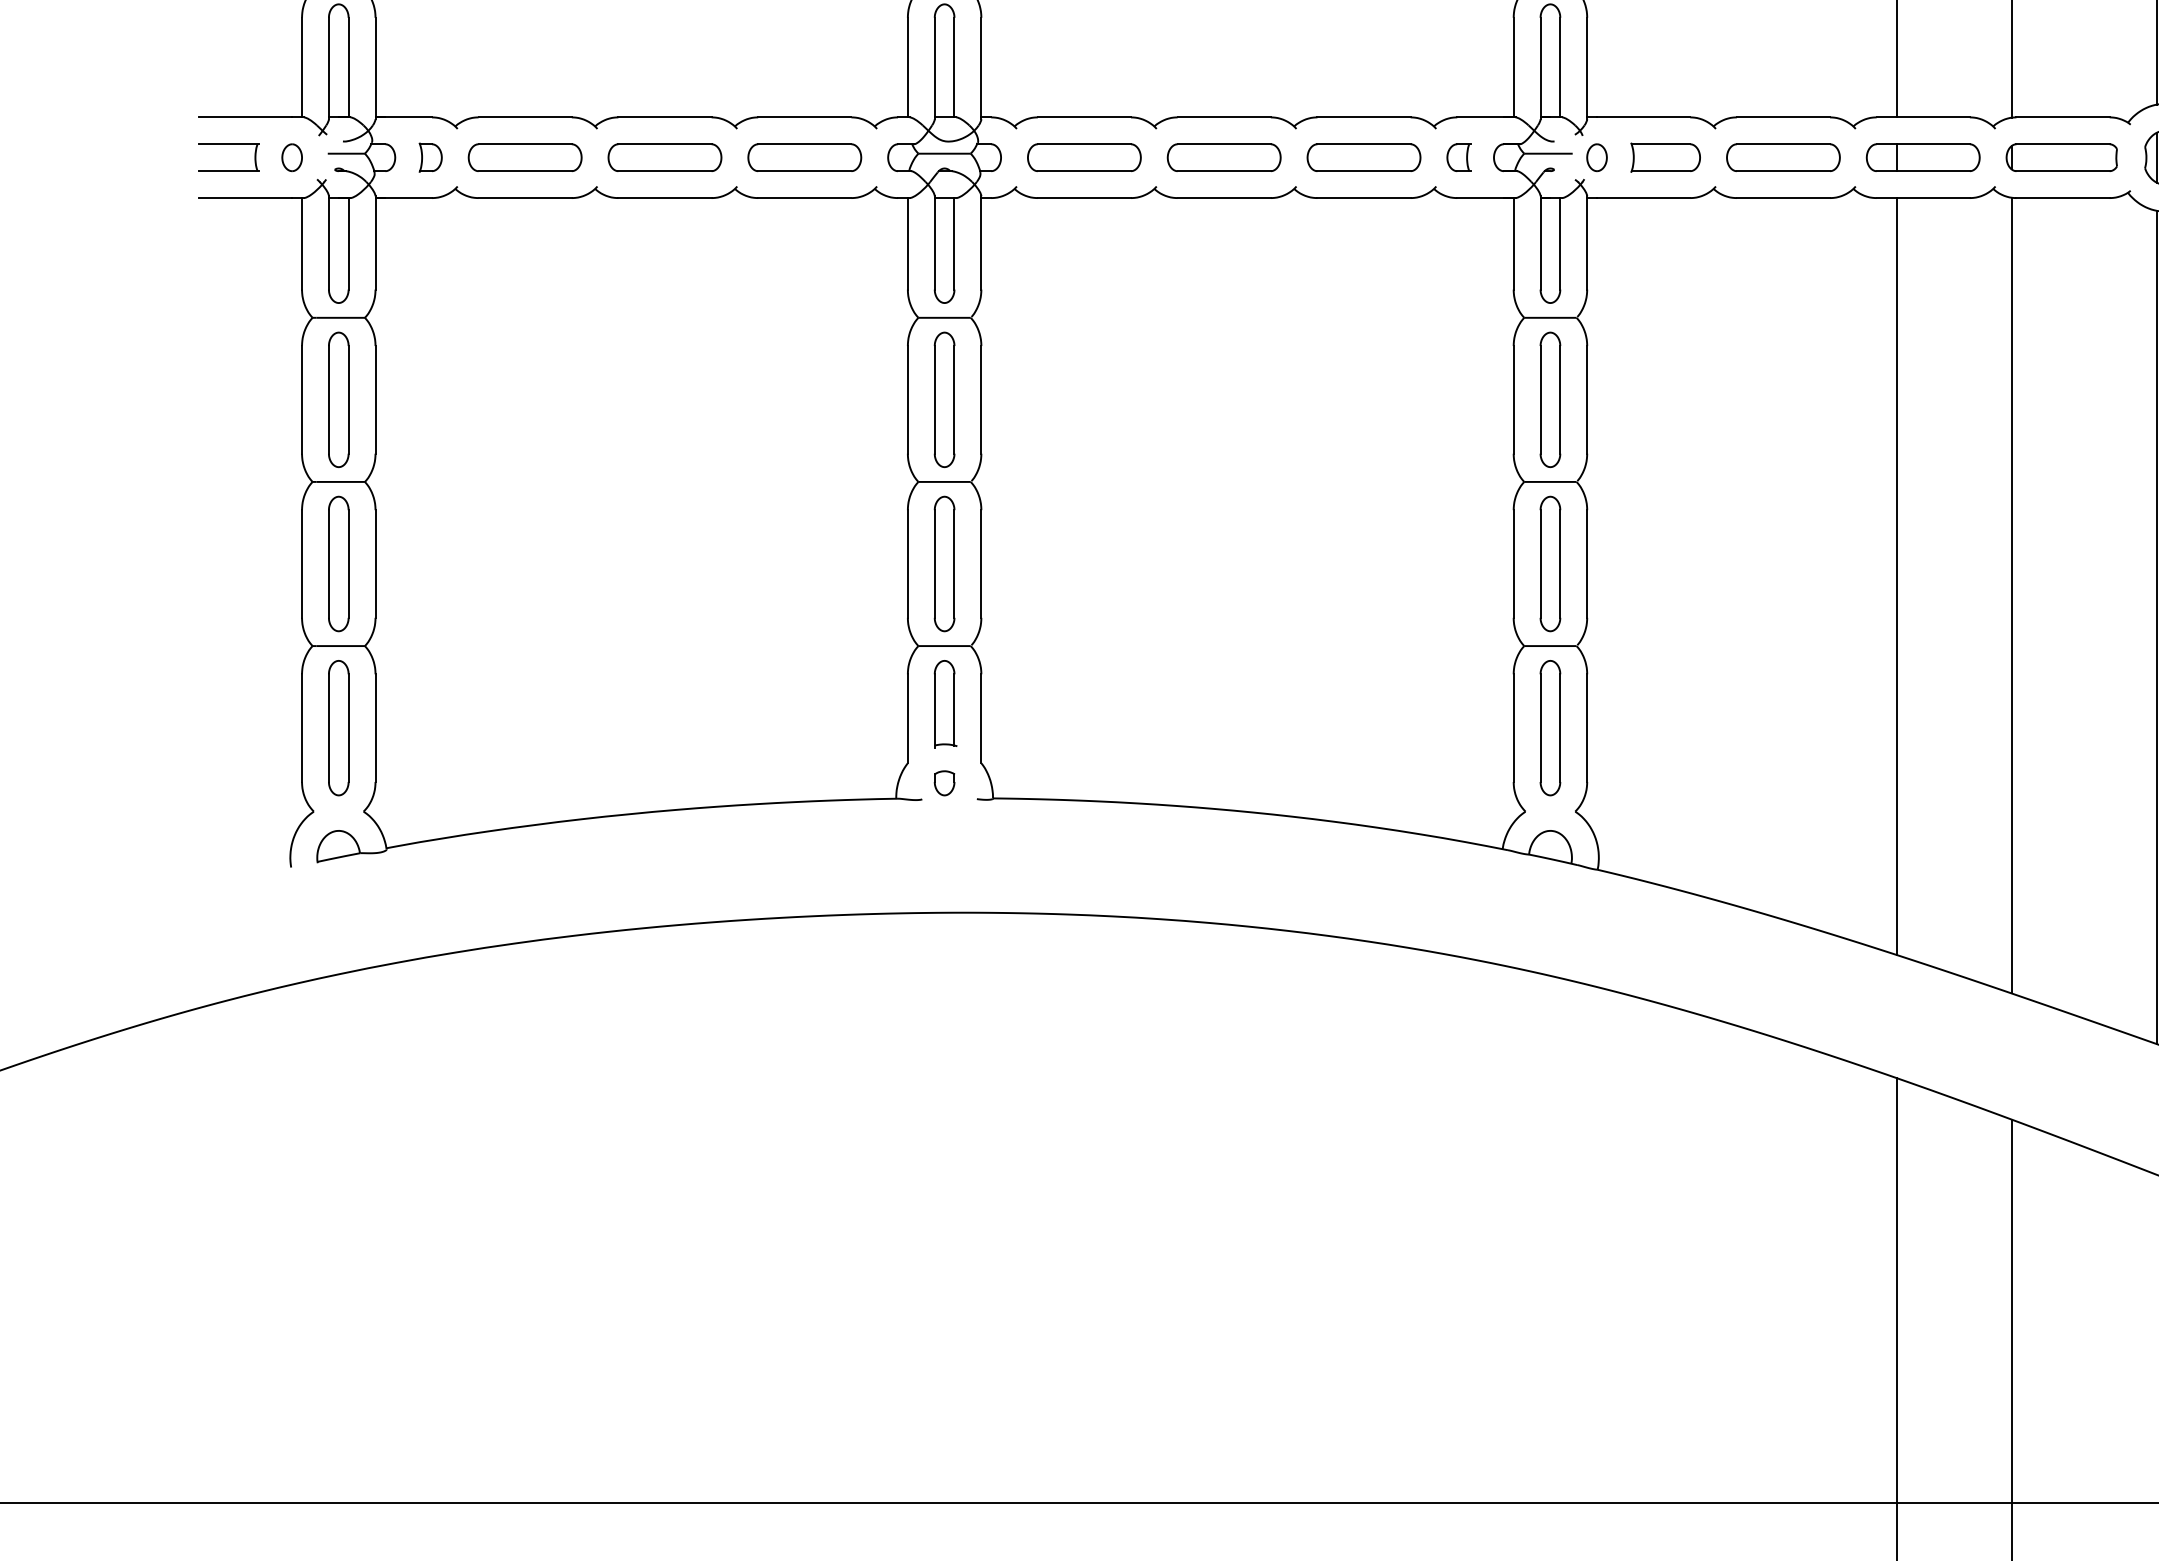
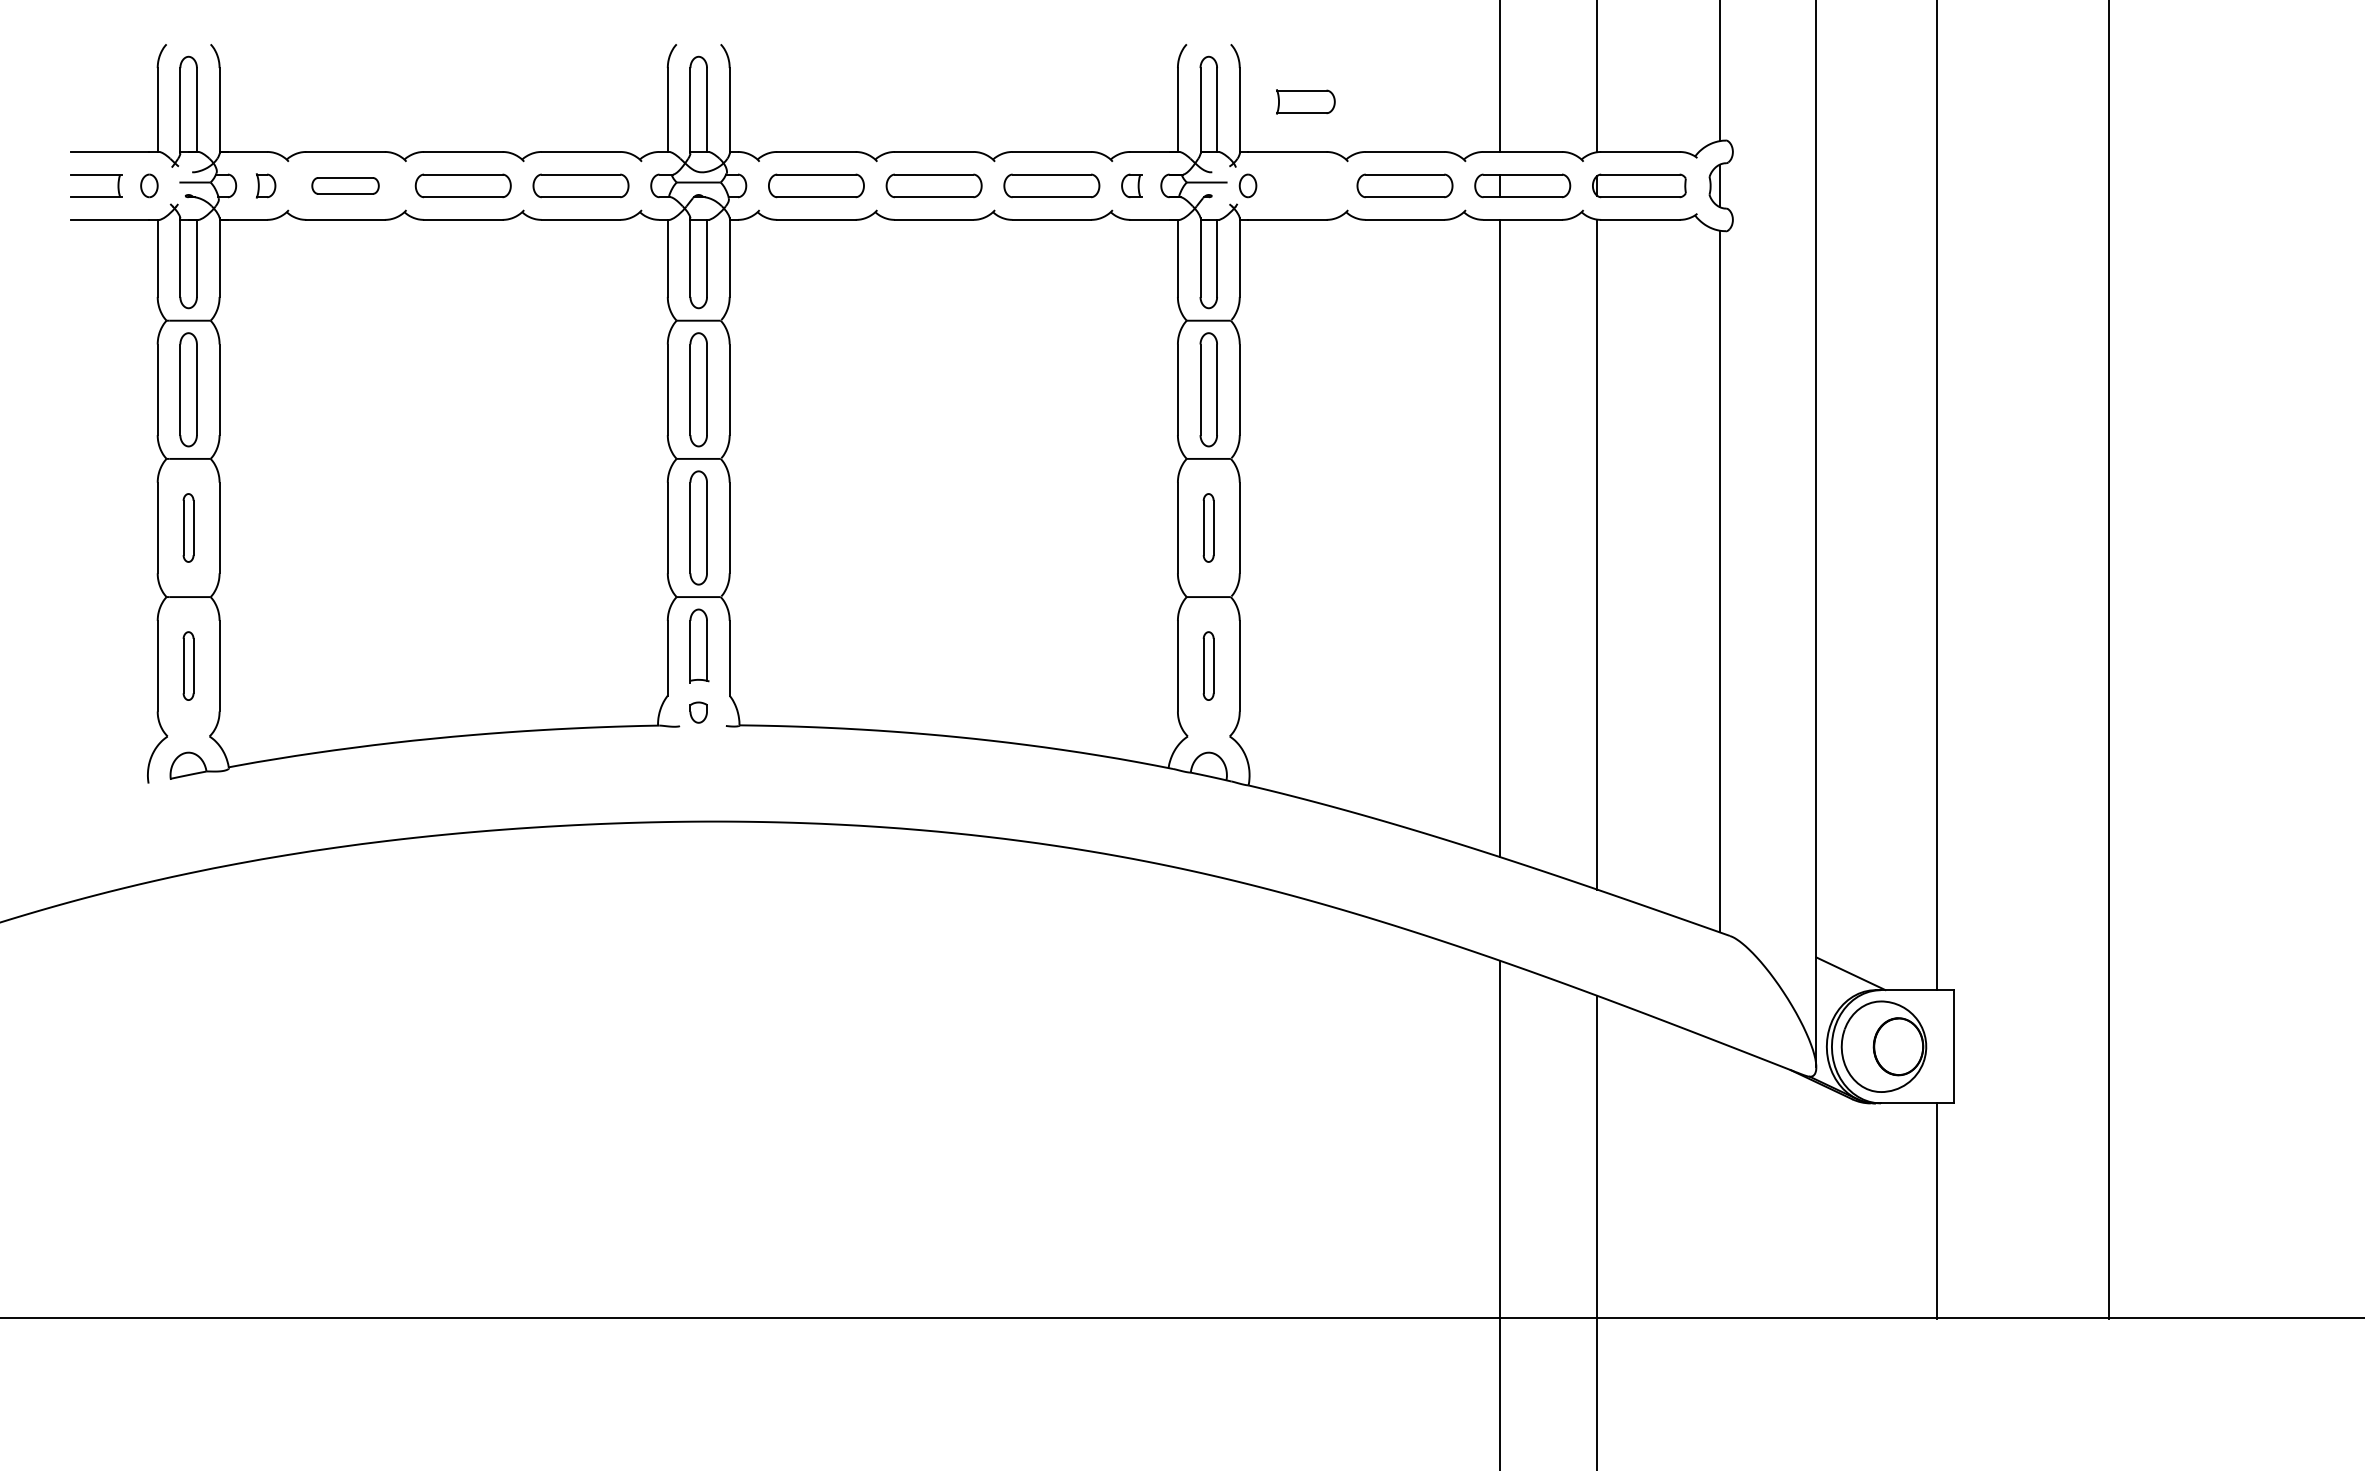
part: (525, 157) -> (345, 185), size x0.7
part: (1665, 157) -> (1305, 101), moved
part: (338, 563) -> (188, 527), size x0.6
part: (1550, 563) -> (1208, 527), size x0.6
part: (338, 727) -> (188, 665), size x0.6
part: (1550, 727) -> (1208, 665), size x0.6

